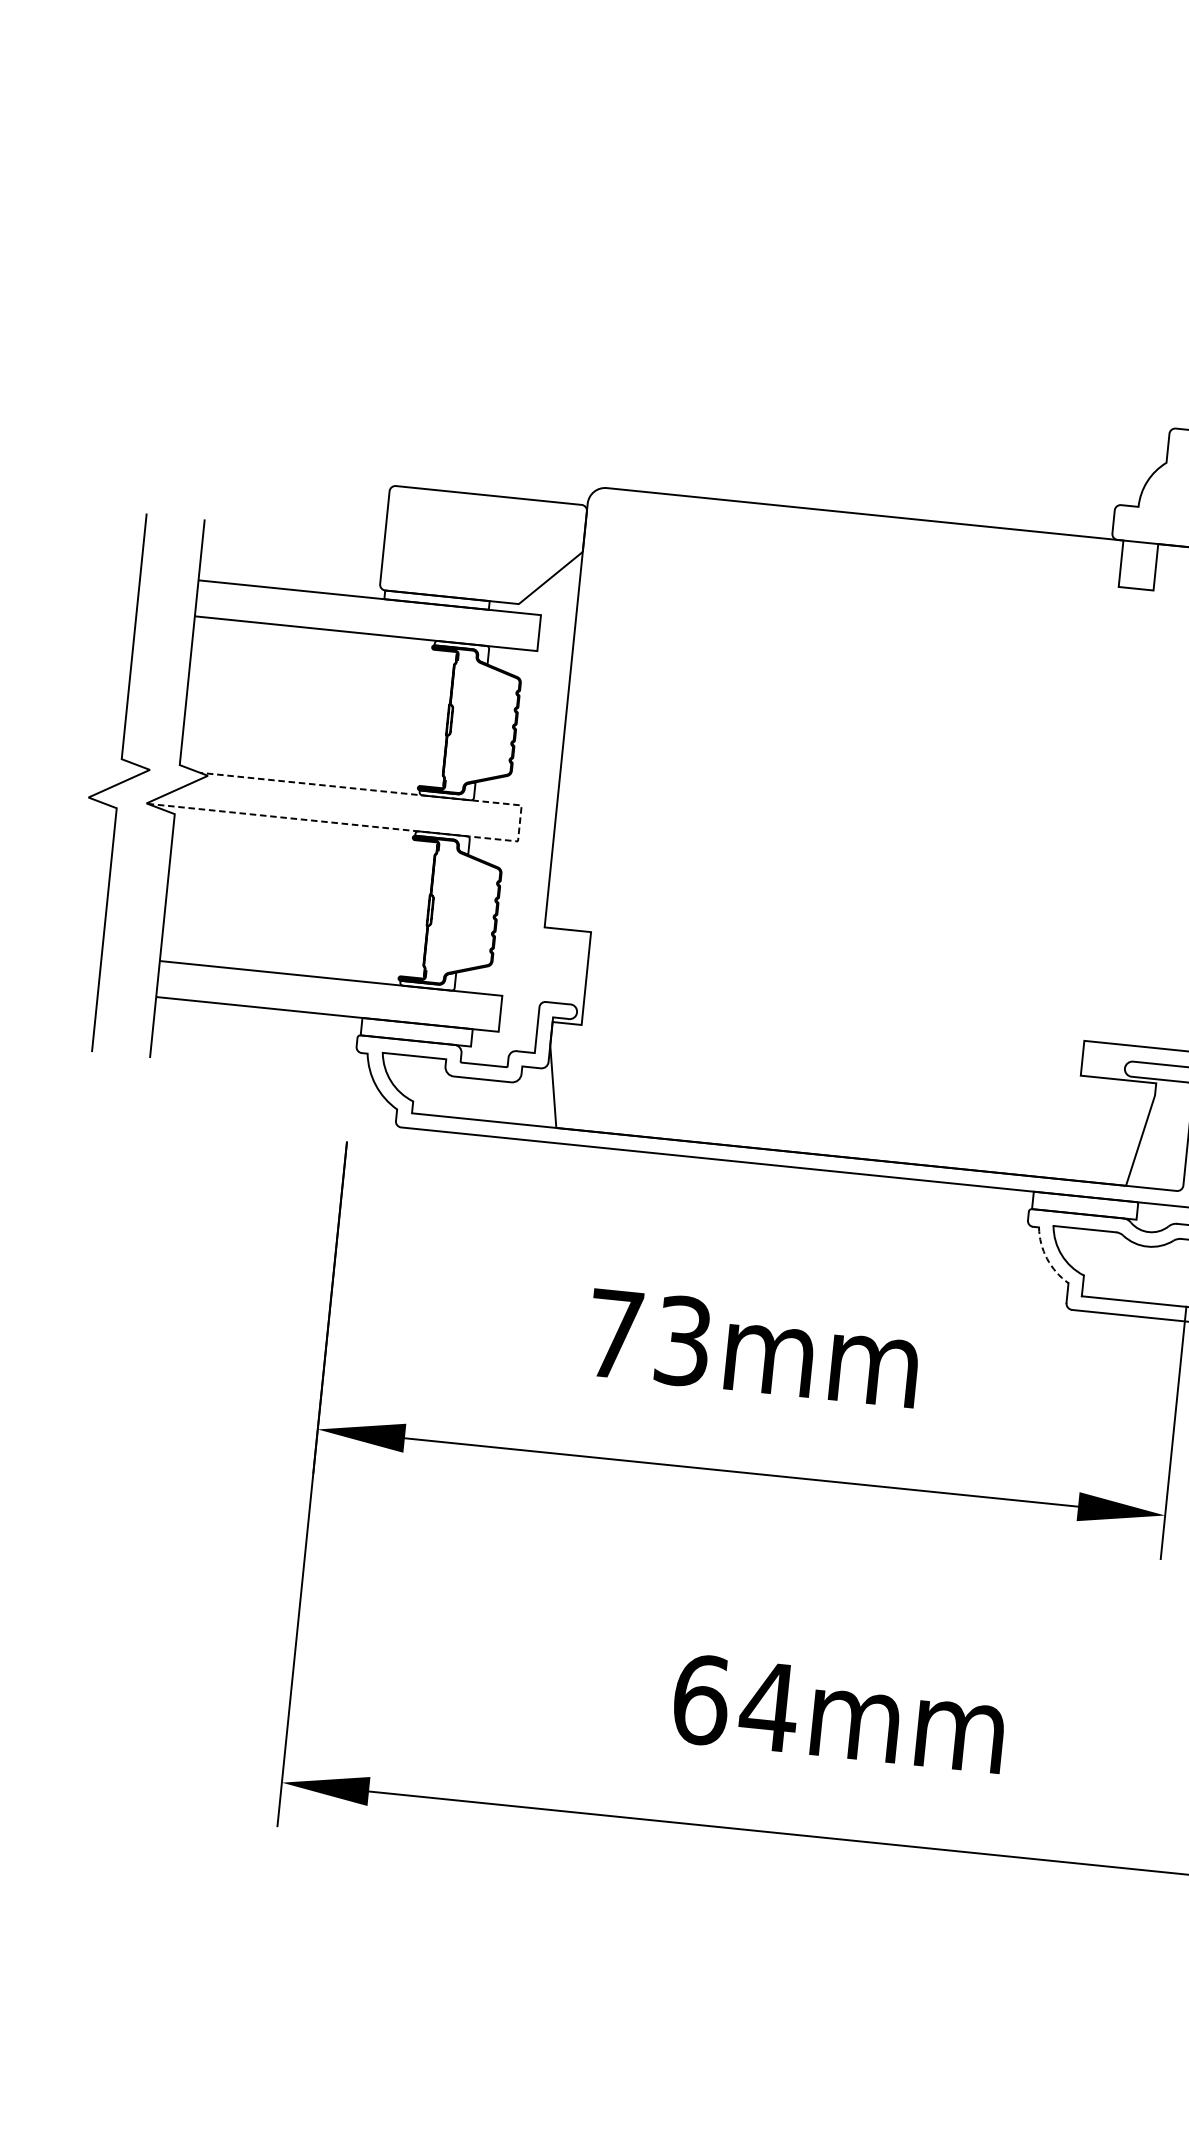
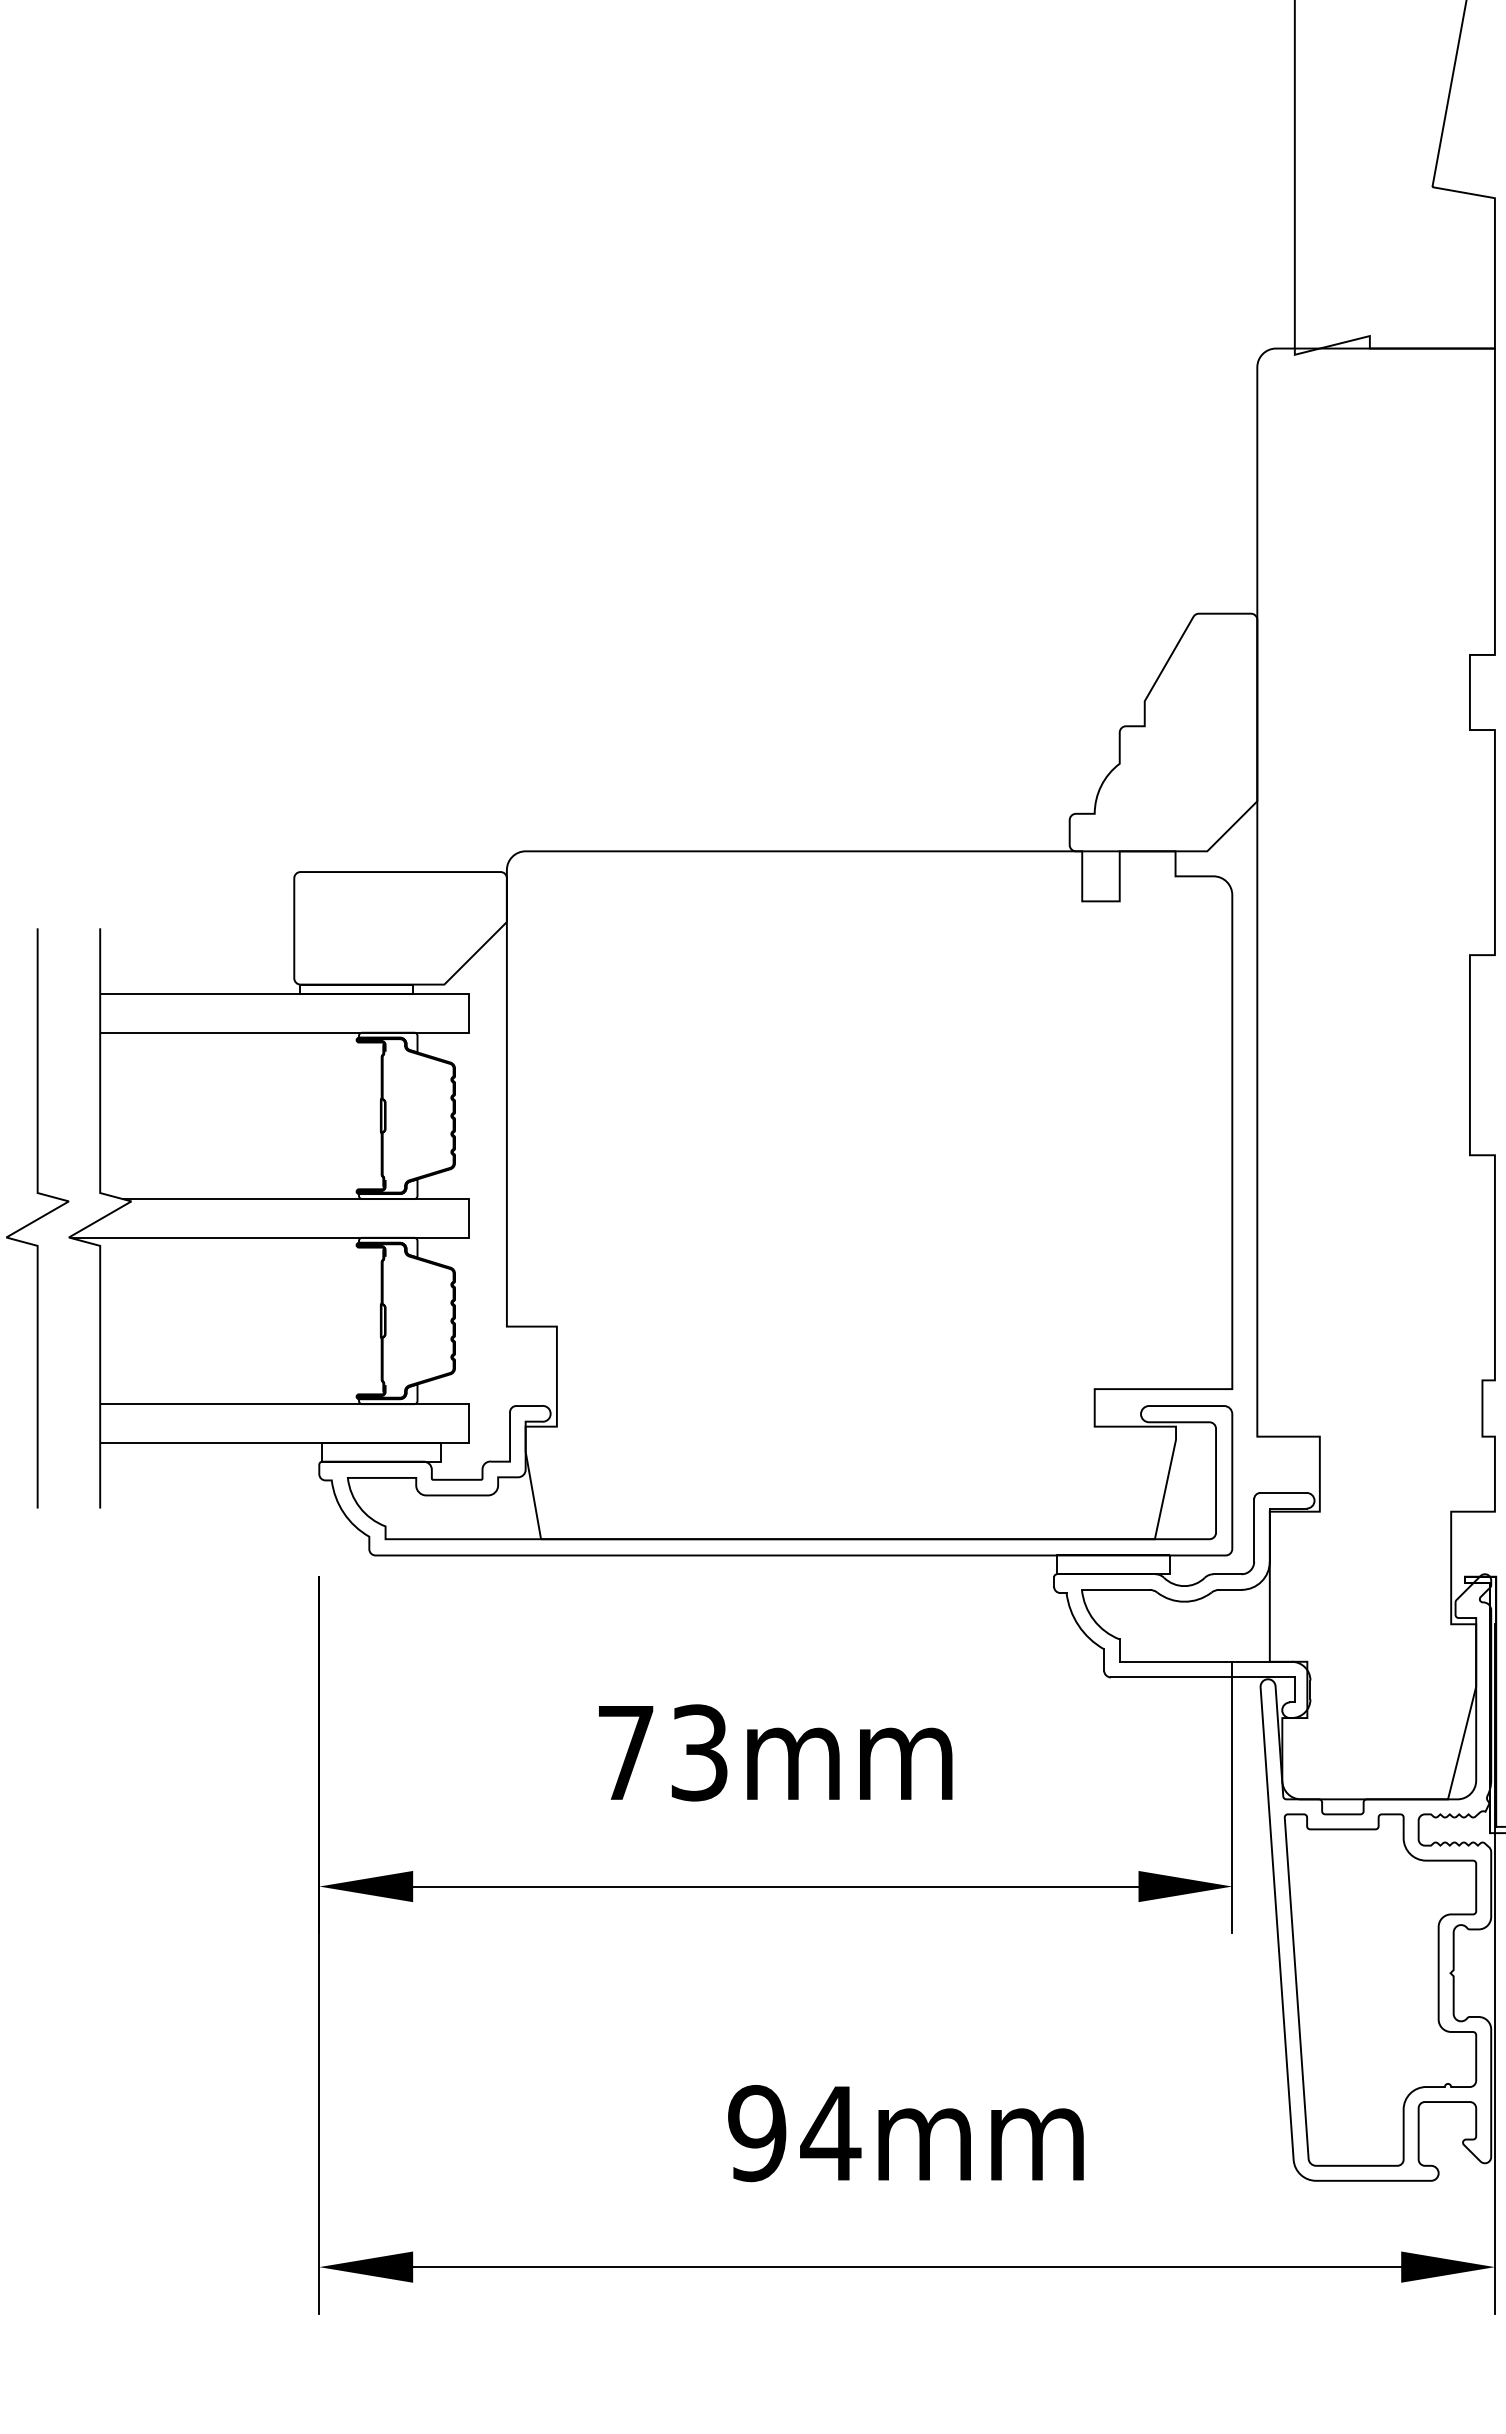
line: (512, 840) -> (463, 1237), dashed -> solid
arc: (1046, 1258) -> (1078, 1625), dashed -> solid
text: (701, 1699) -> (757, 2133), 64mm -> 94mm

